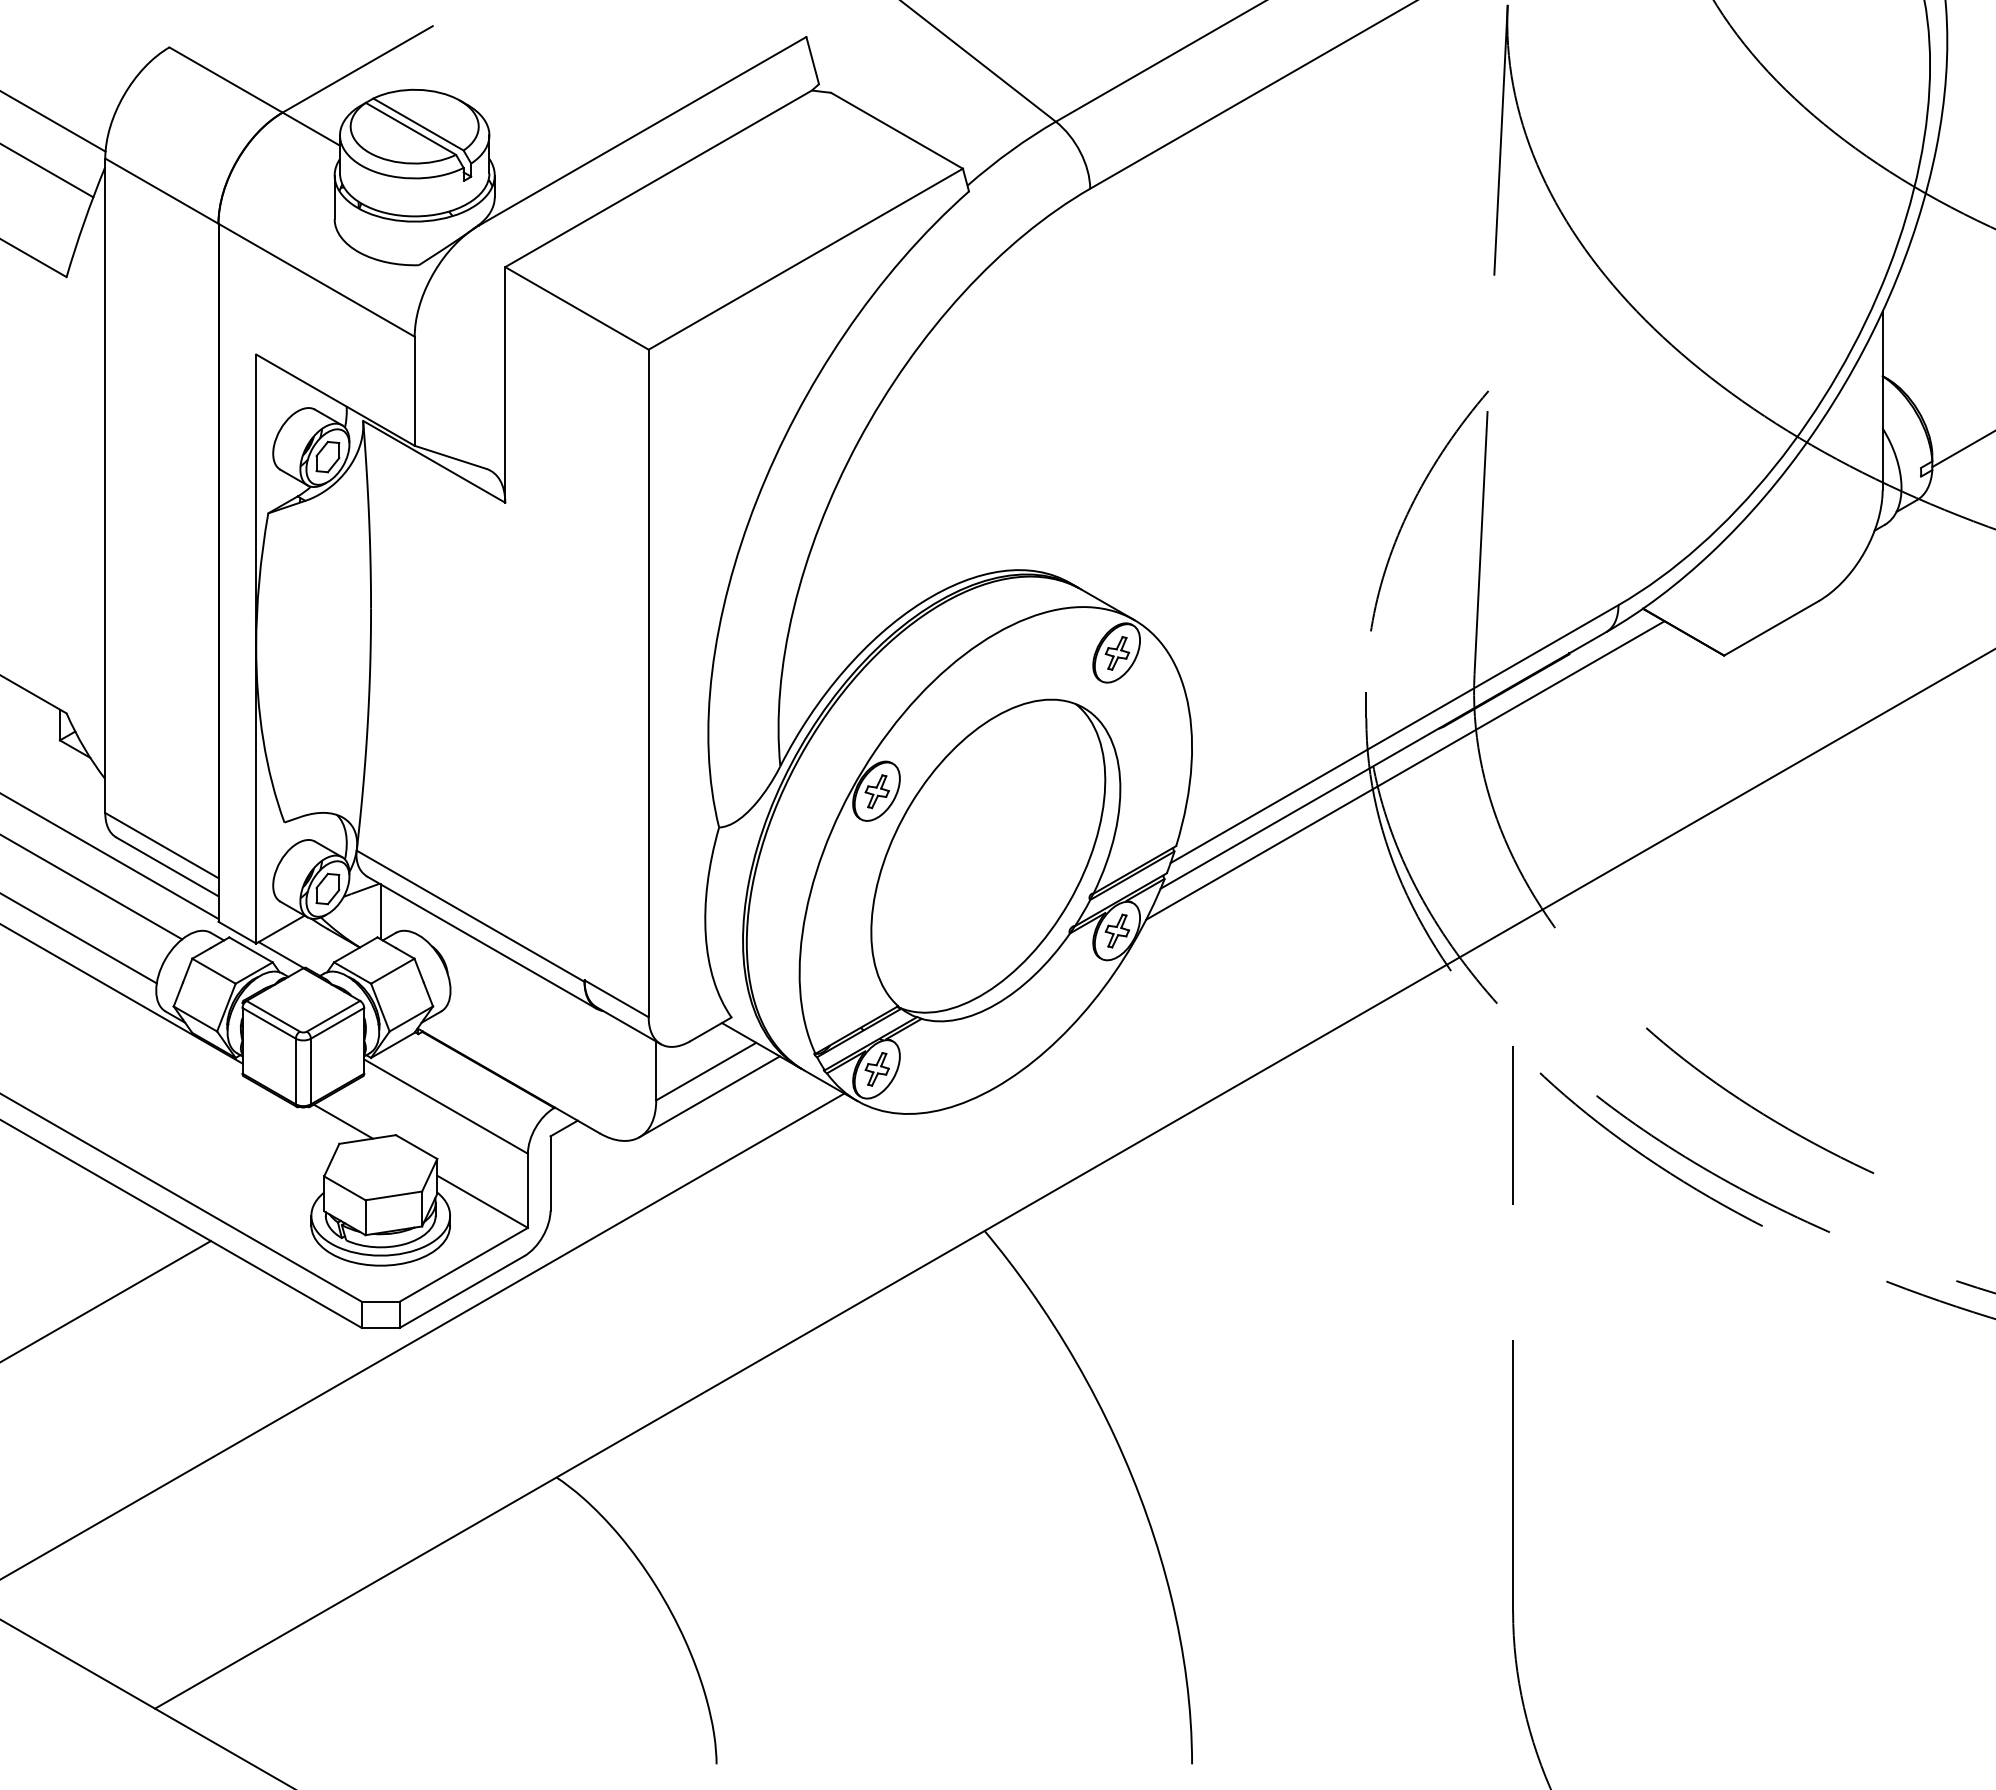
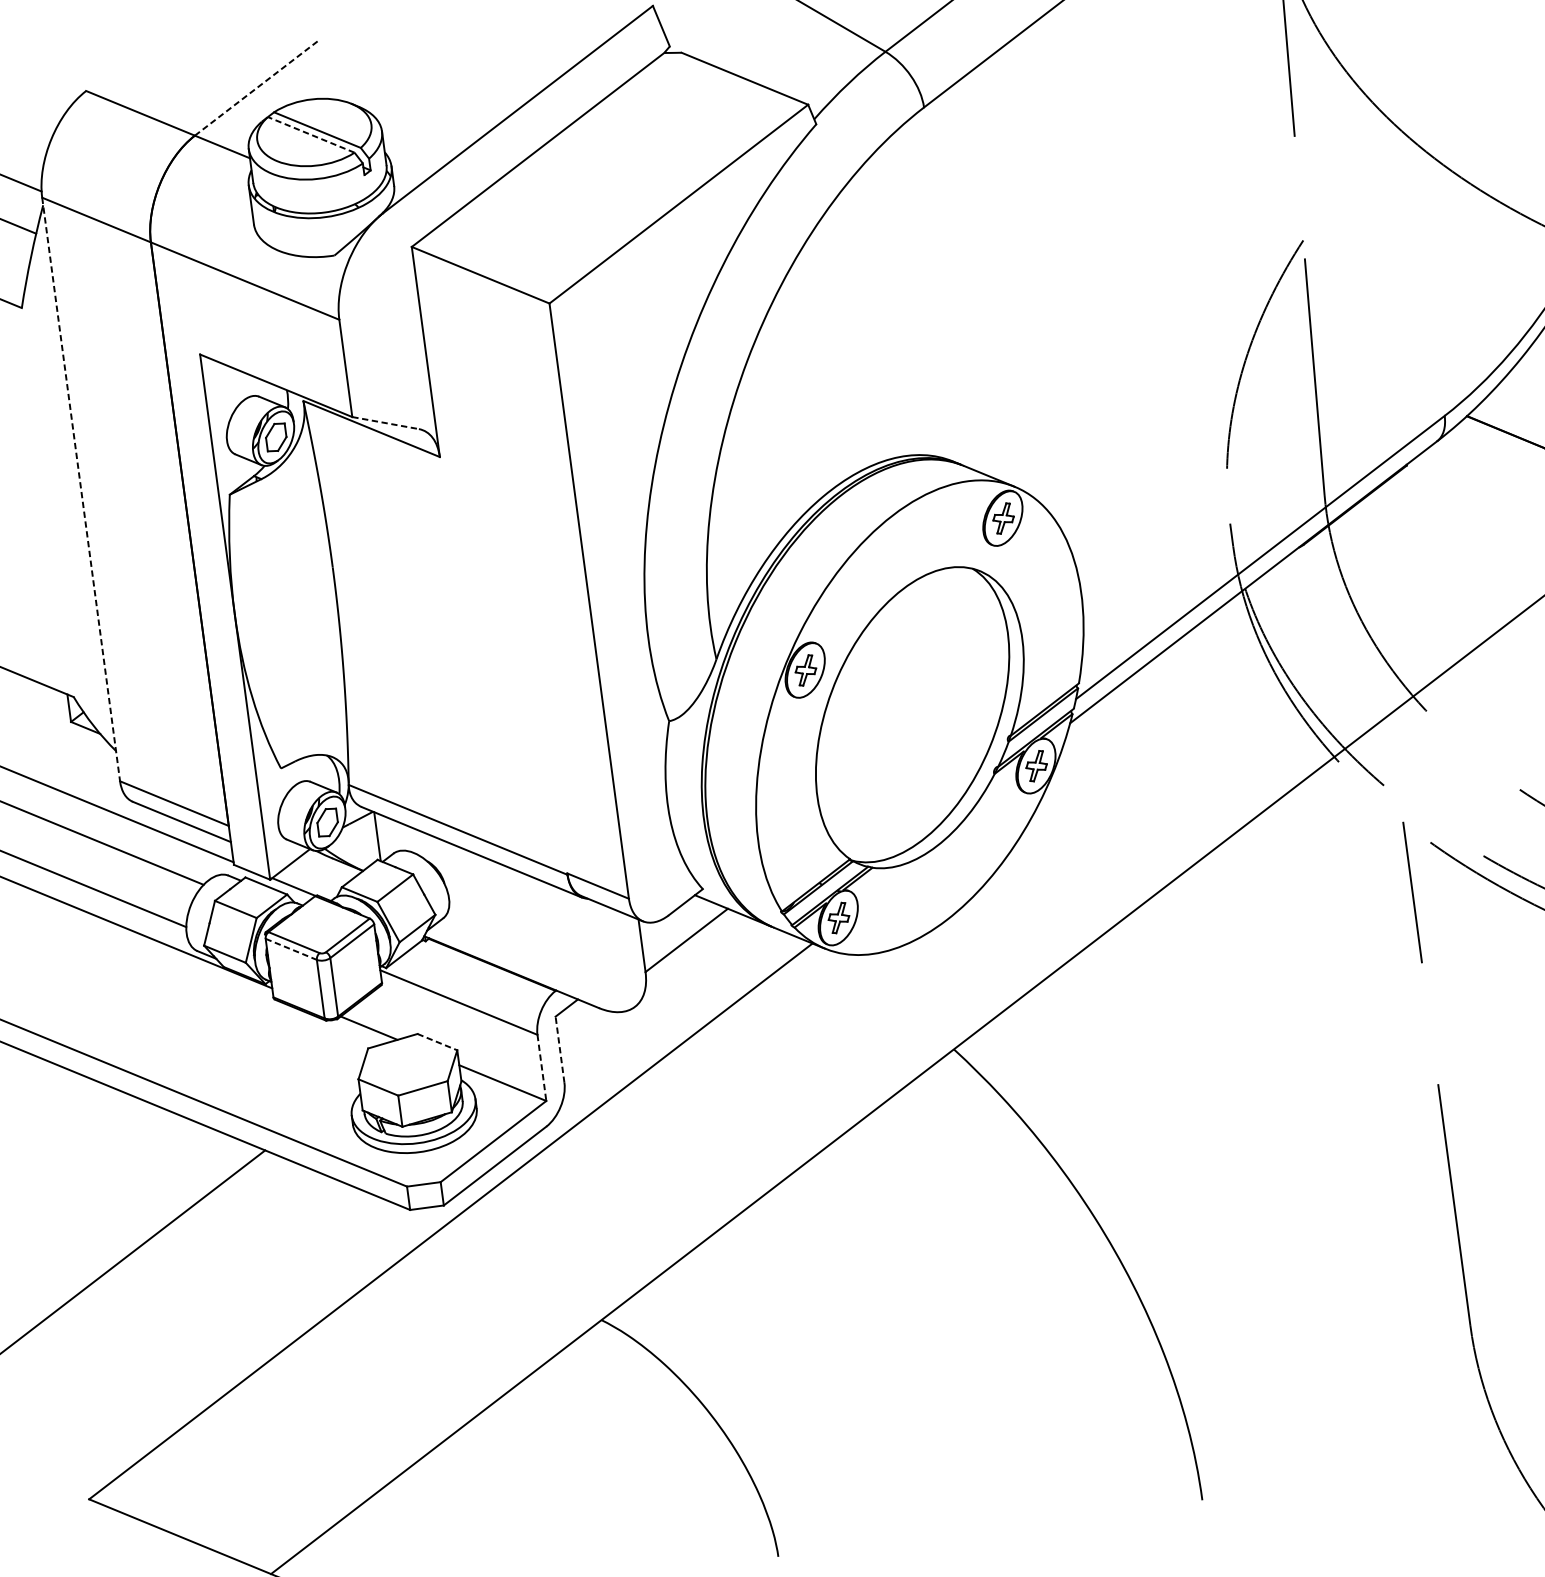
line: (357, 69) -> (256, 88), solid -> dashed
line: (410, 128) -> (310, 134), solid -> dashed
line: (450, 457) -> (385, 423), solid -> dashed
line: (105, 486) -> (81, 490), solid -> dashed
line: (1405, 770) -> (1274, 588), removed
line: (269, 1023) -> (291, 949), solid -> dashed
line: (709, 1096) -> (692, 962), removed
line: (416, 1147) -> (437, 1042), solid -> dashed
line: (550, 1172) -> (559, 1048), solid -> dashed
line: (527, 1191) -> (541, 1068), solid -> dashed

